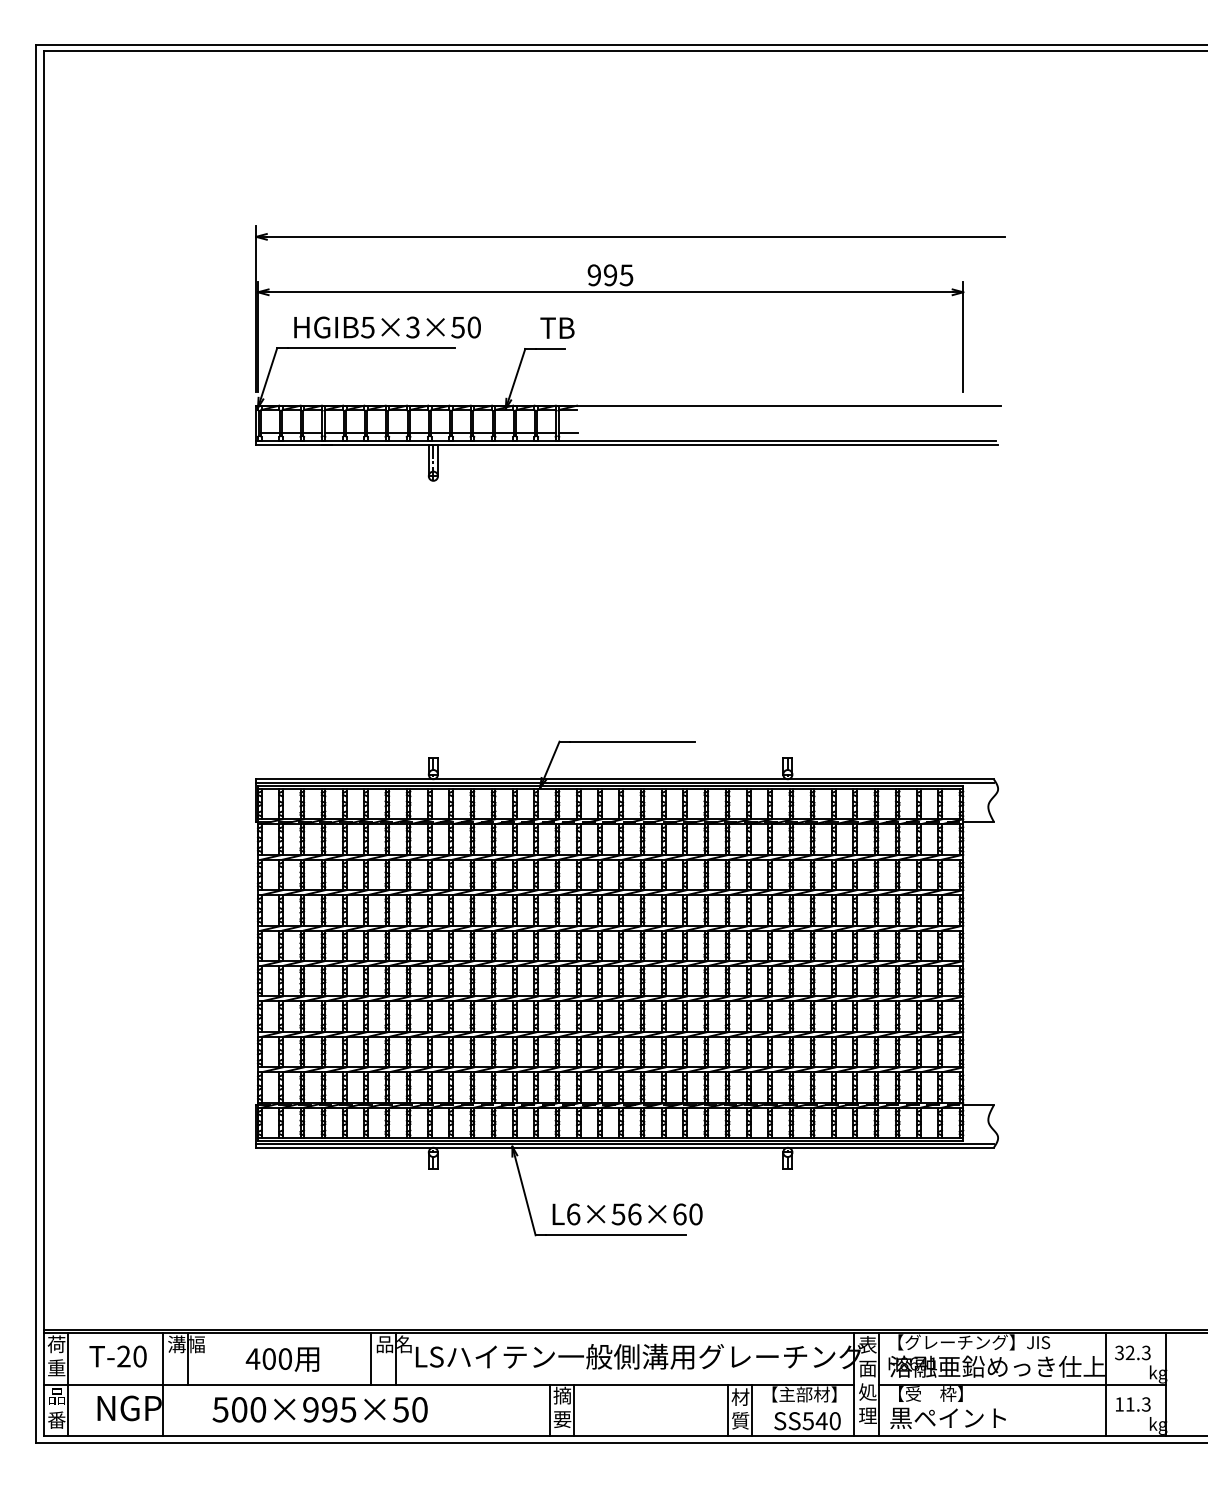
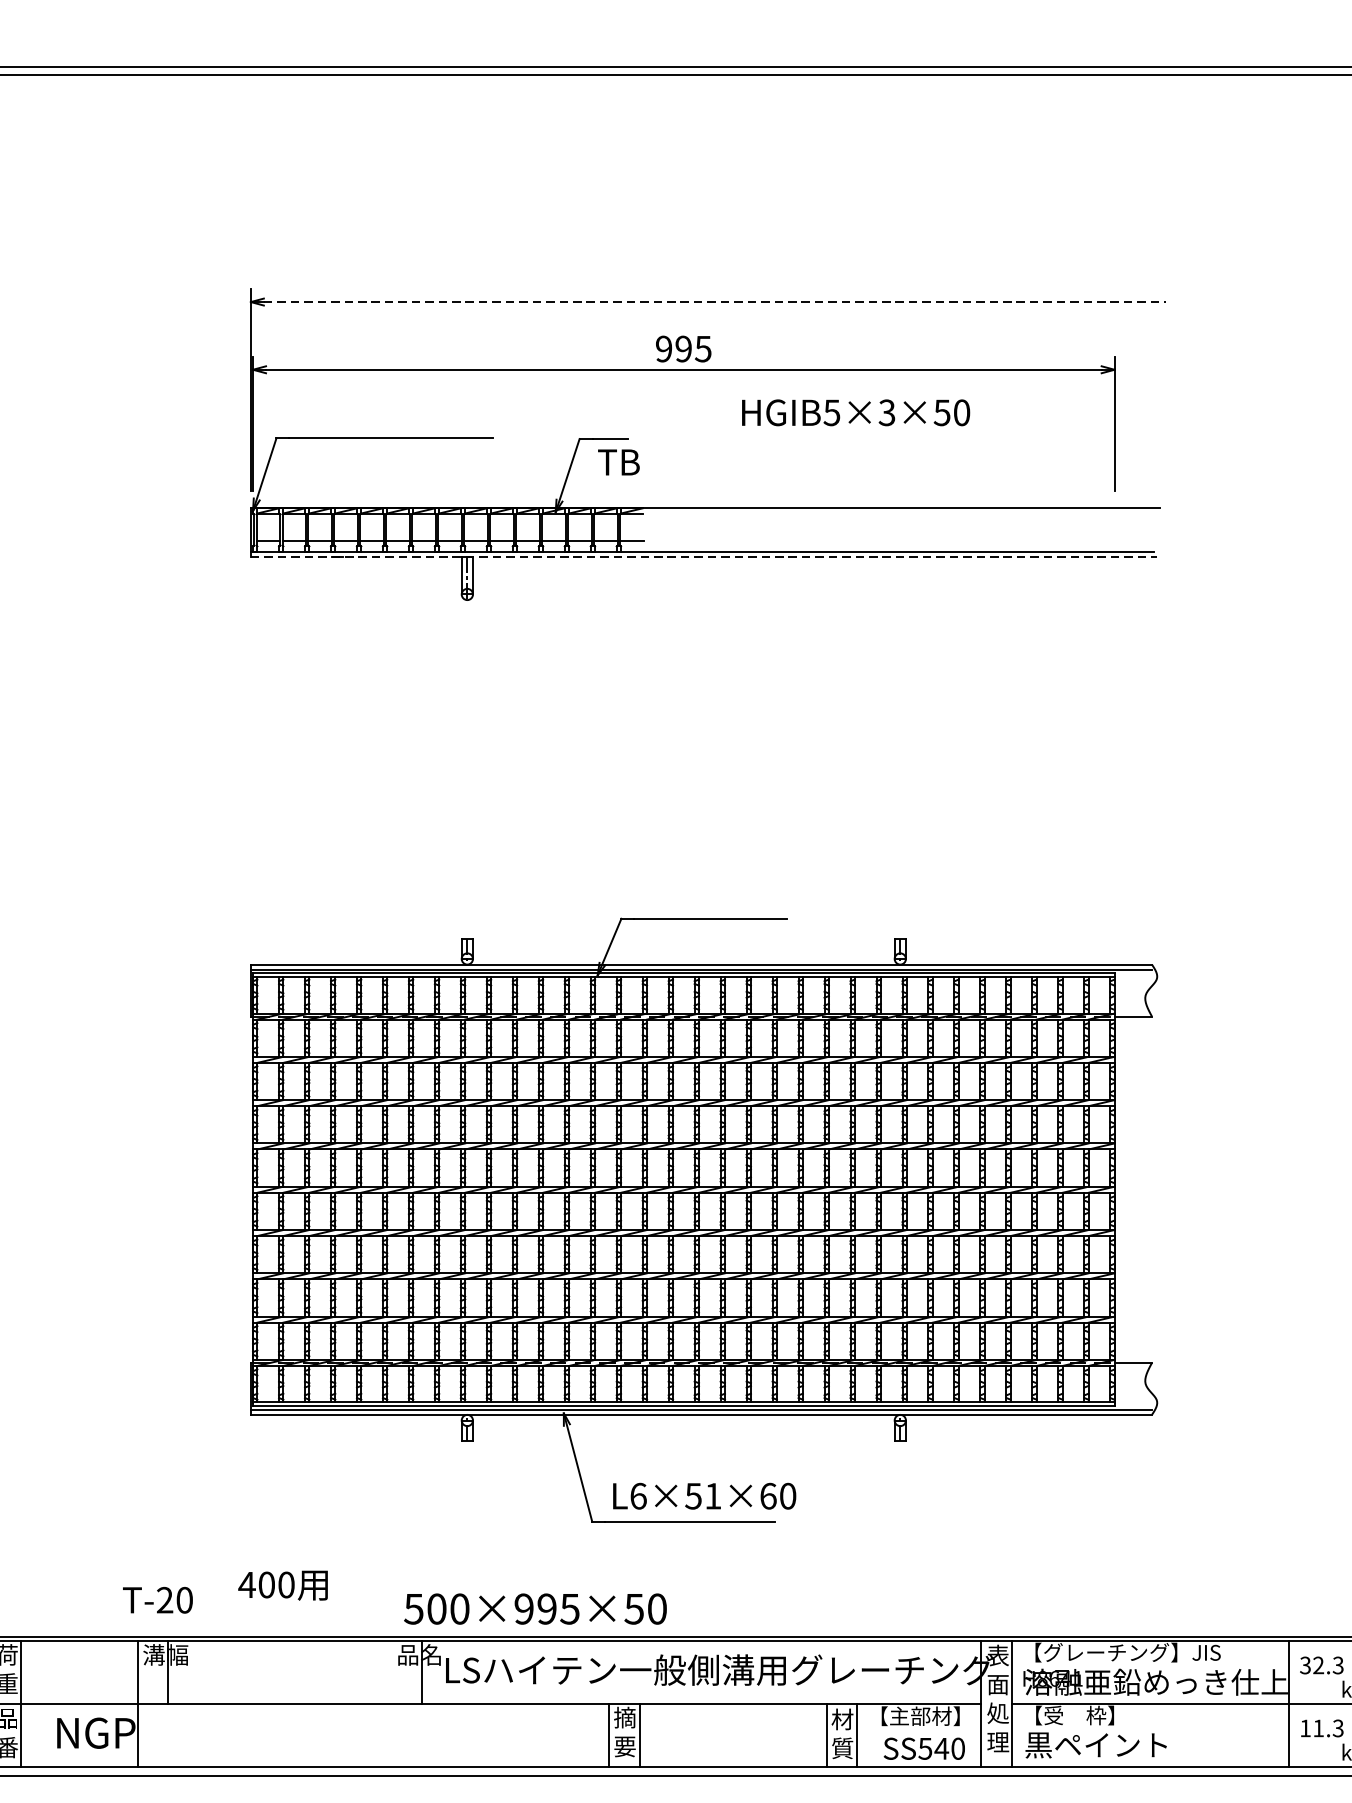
line: (636, 236) -> (715, 301), solid -> dashed
text: (387, 327) -> (855, 412), moved
text: (557, 327) -> (618, 461), moved
line: (627, 445) -> (704, 556), solid -> dashed
text: (634, 1214) -> (713, 1496), L6×56×60 -> L6×51×60
text: (117, 1356) -> (157, 1600), moved
line: (371, 1358) -> (391, 1672), removed
text: (282, 1359) -> (283, 1585), moved
text: (319, 1409) -> (534, 1608), moved

